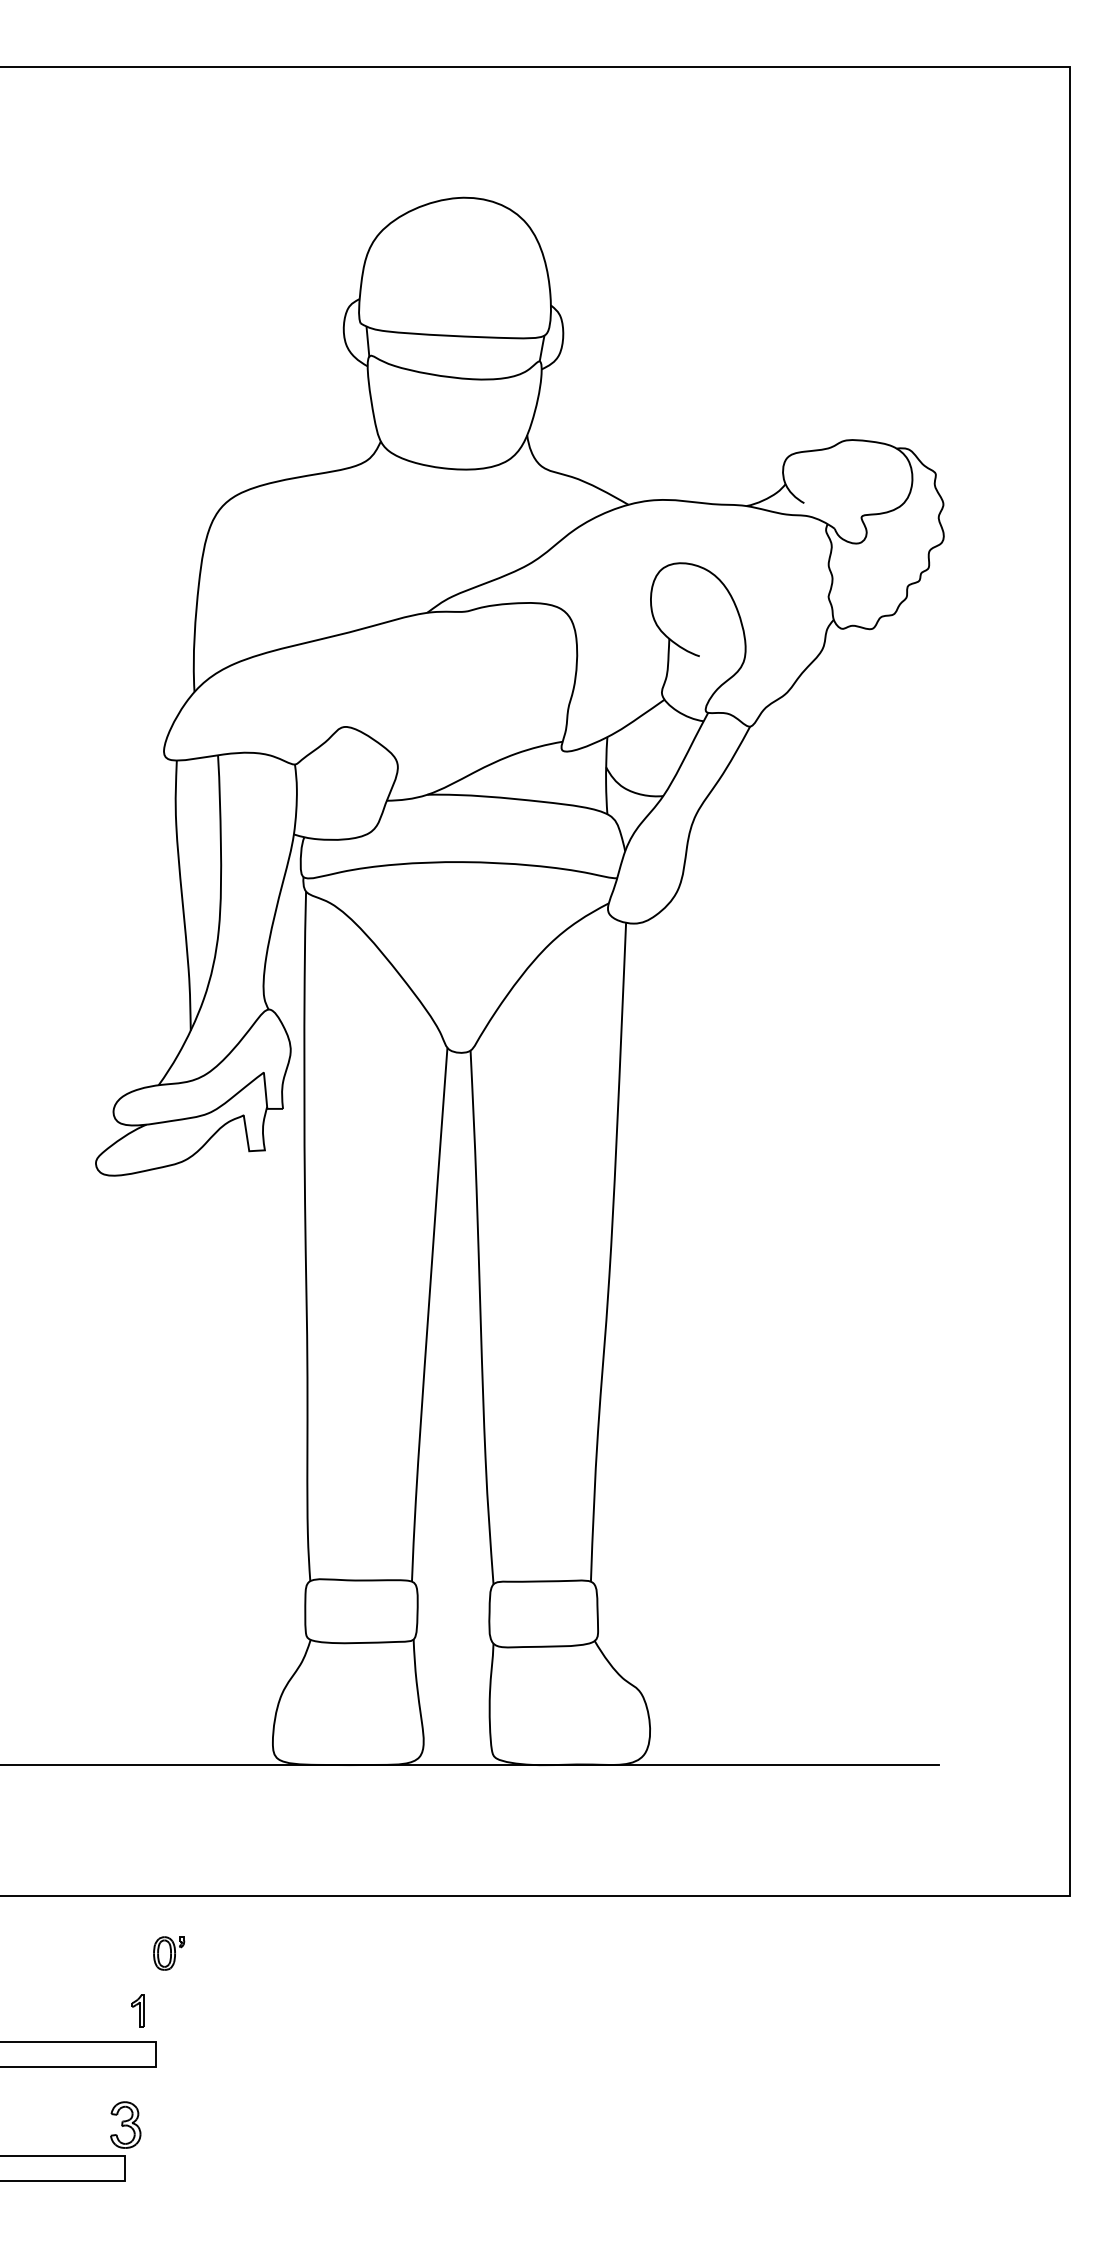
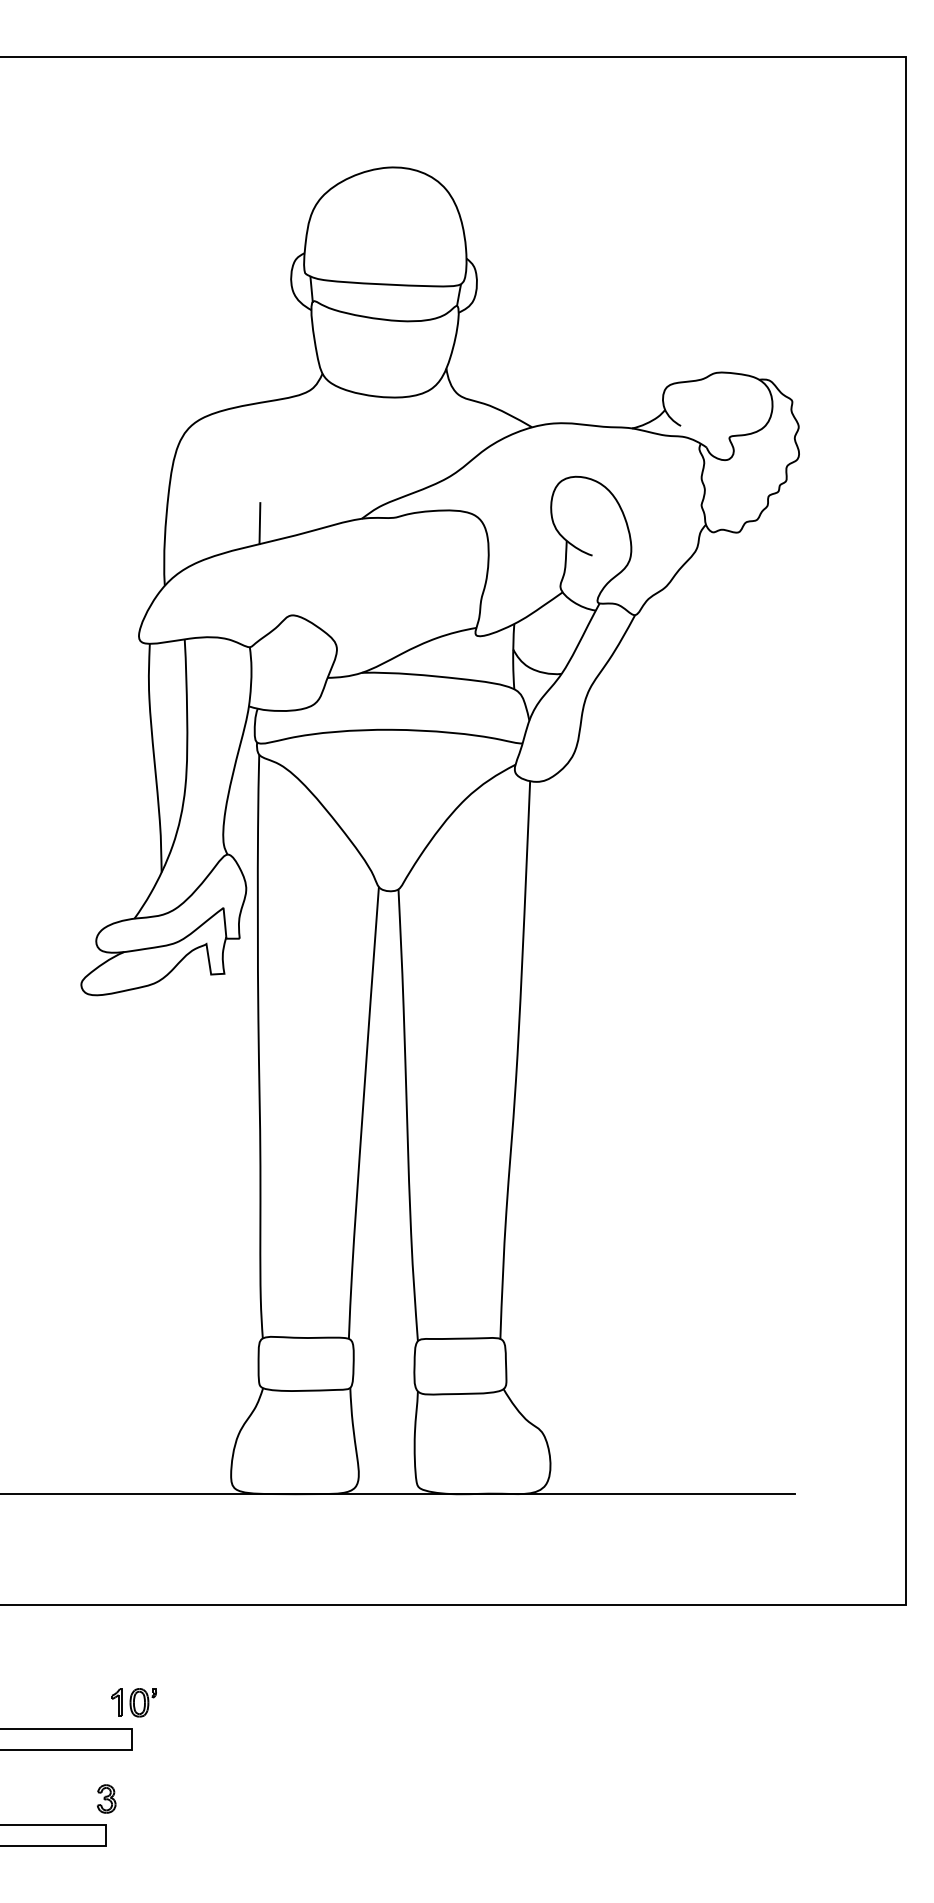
line: (306, 618) -> (259, 523), added
part: (169, 1953) -> (143, 1702), moved
part: (125, 2125) -> (106, 1799), size x0.71

